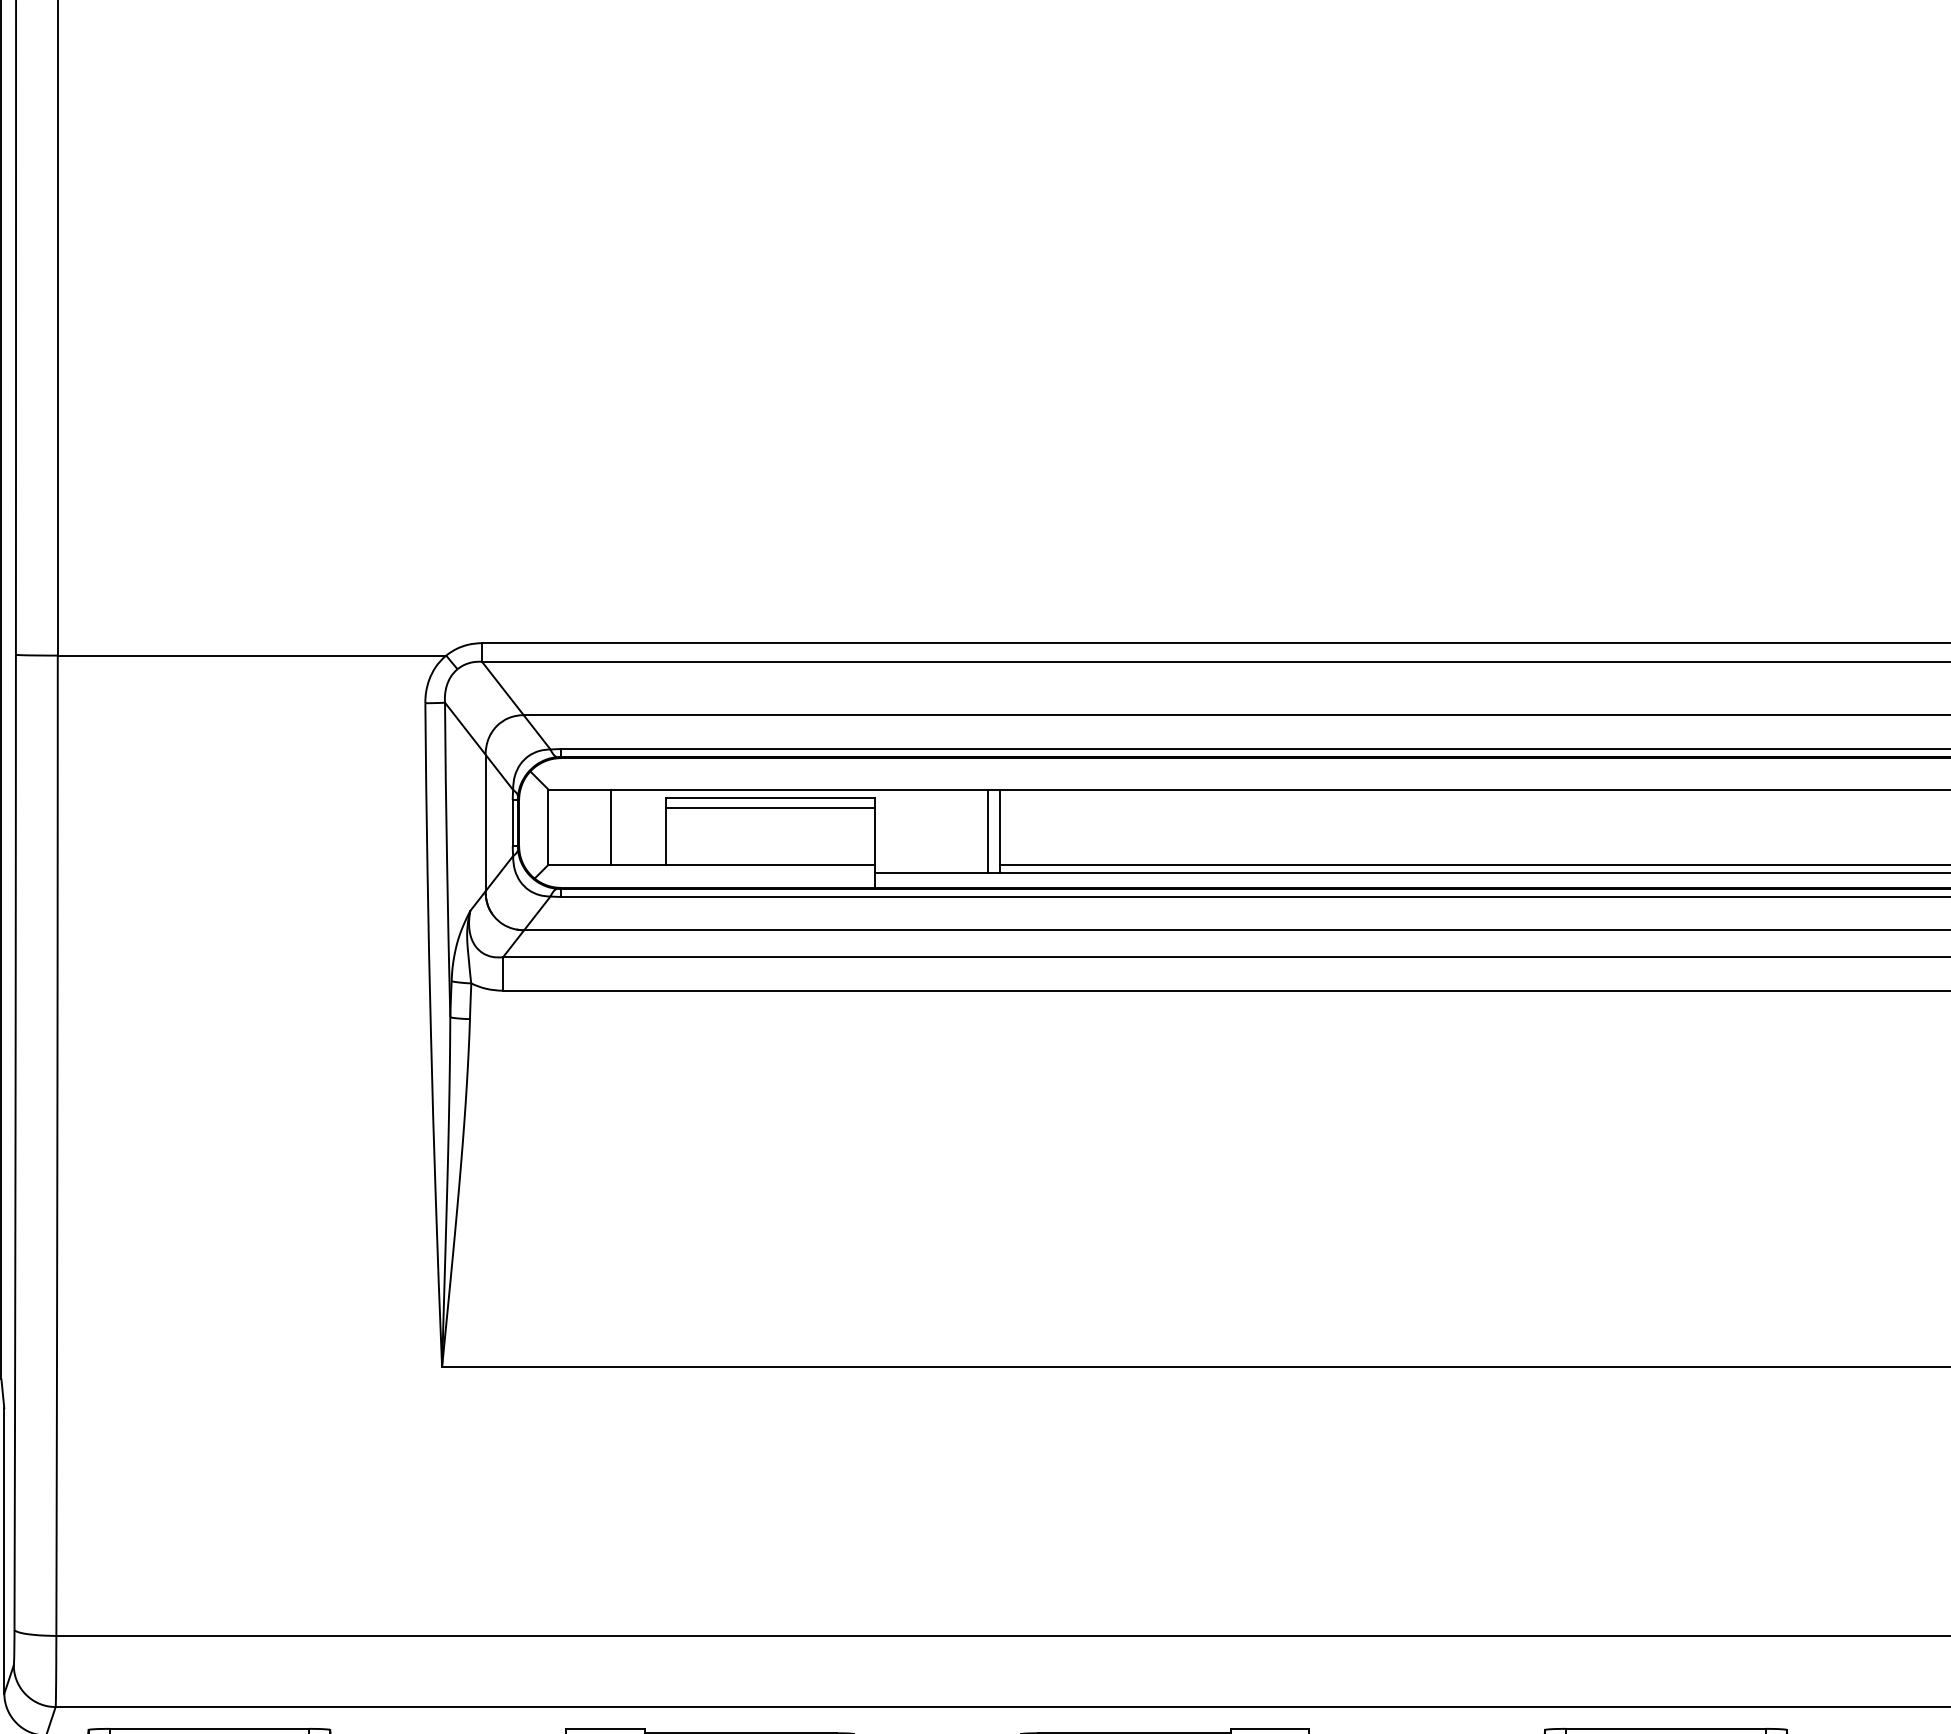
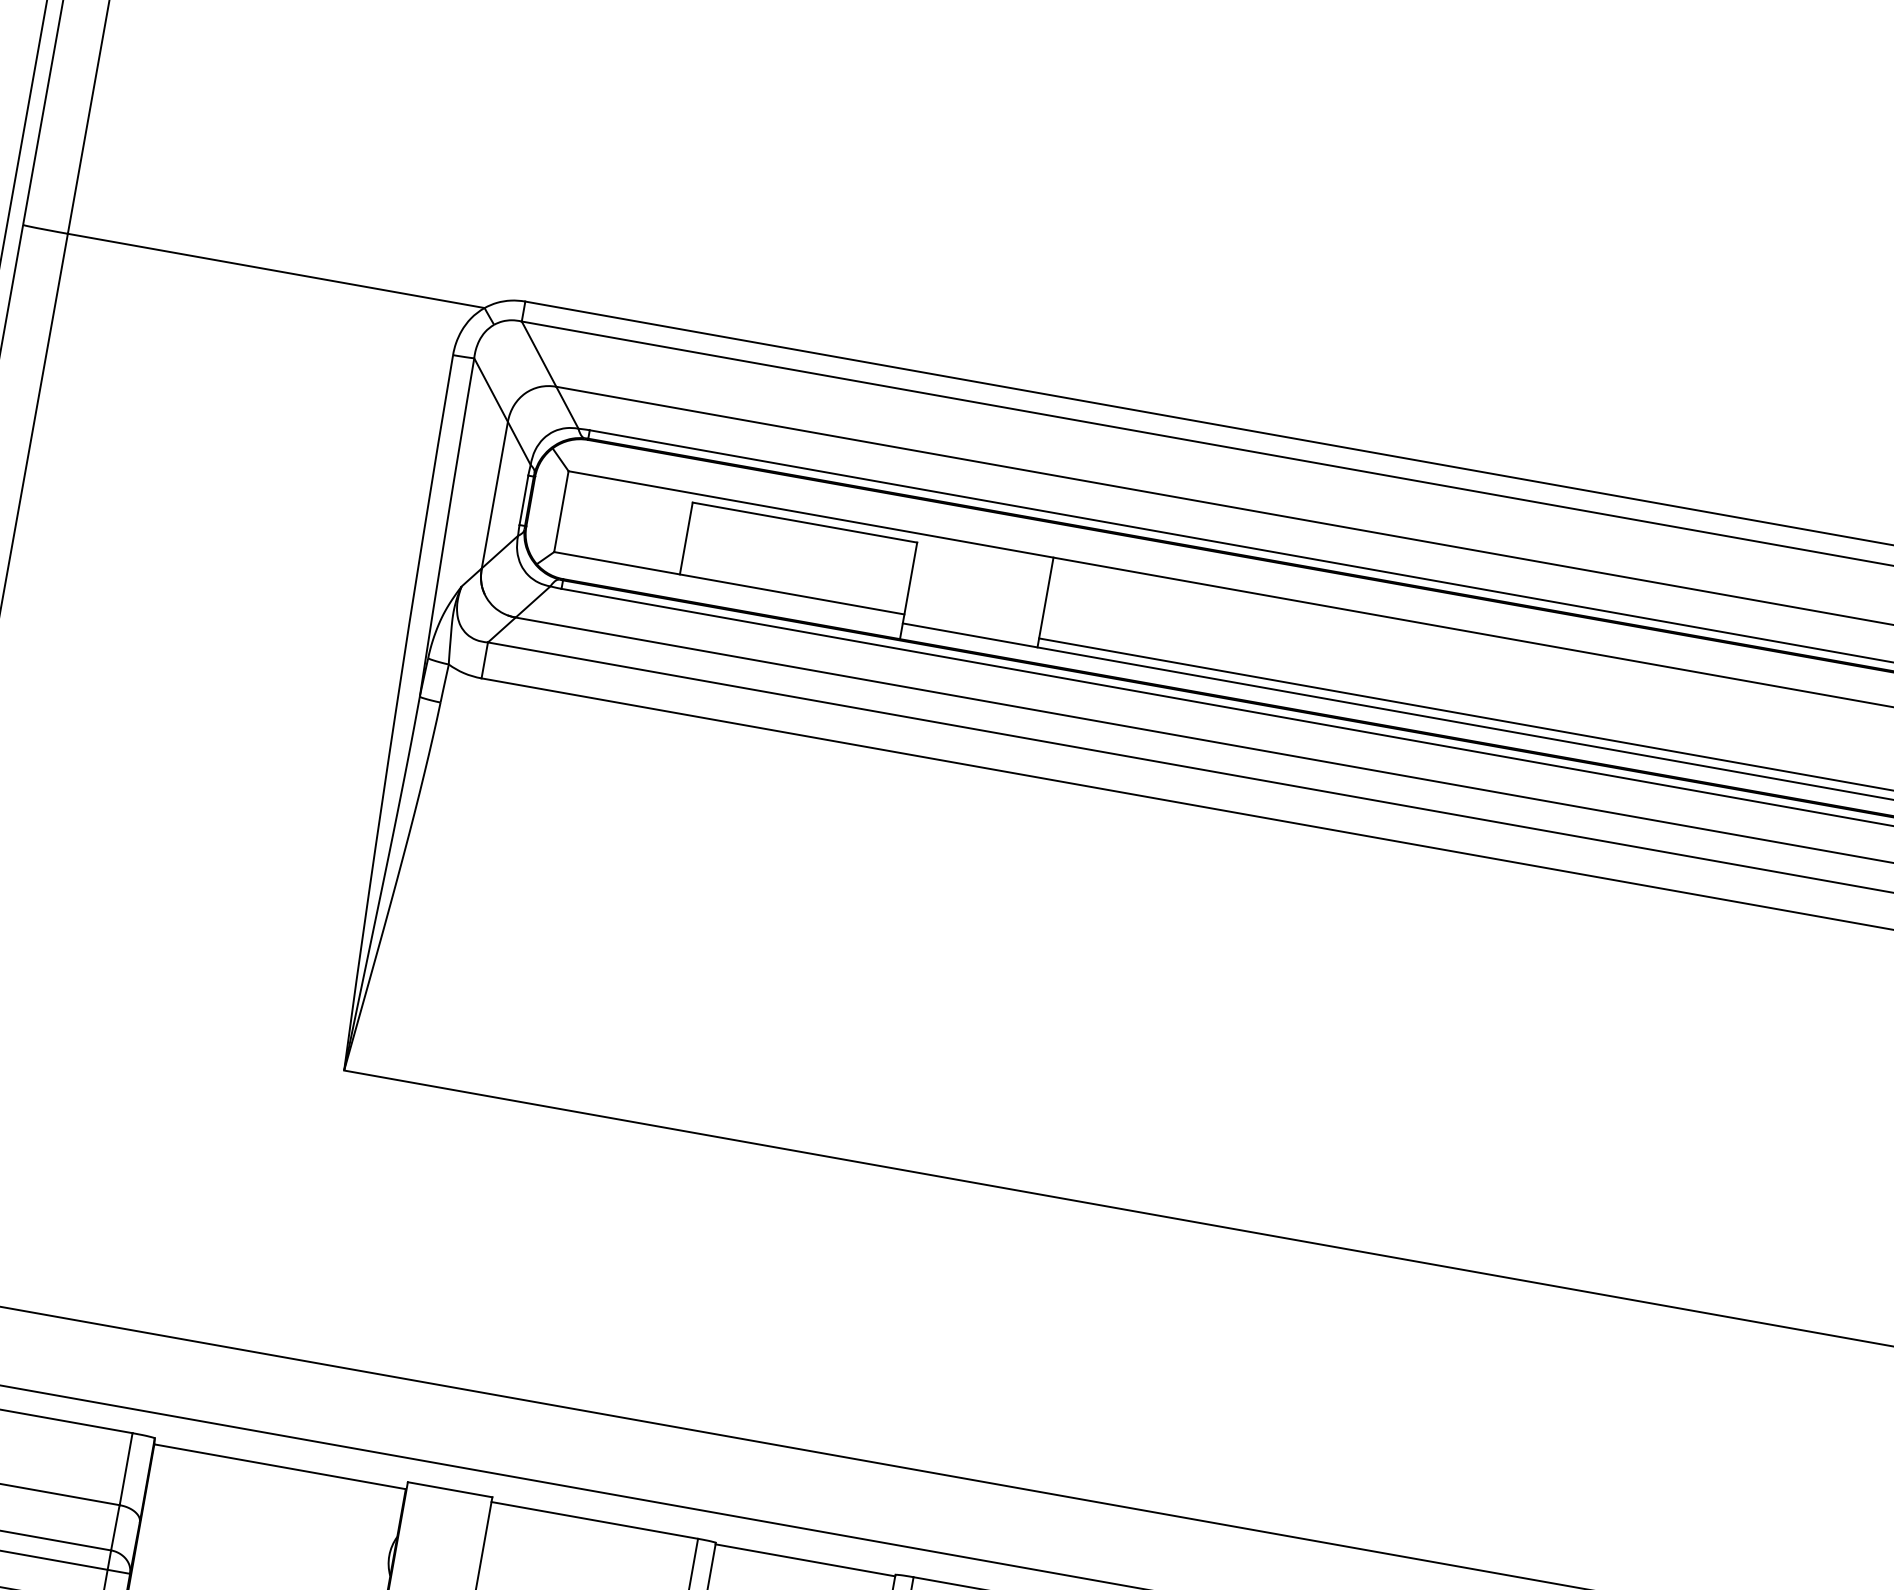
line: (769, 807) -> (802, 532), removed
line: (611, 826) -> (629, 522), removed
line: (987, 831) -> (1031, 600), removed

